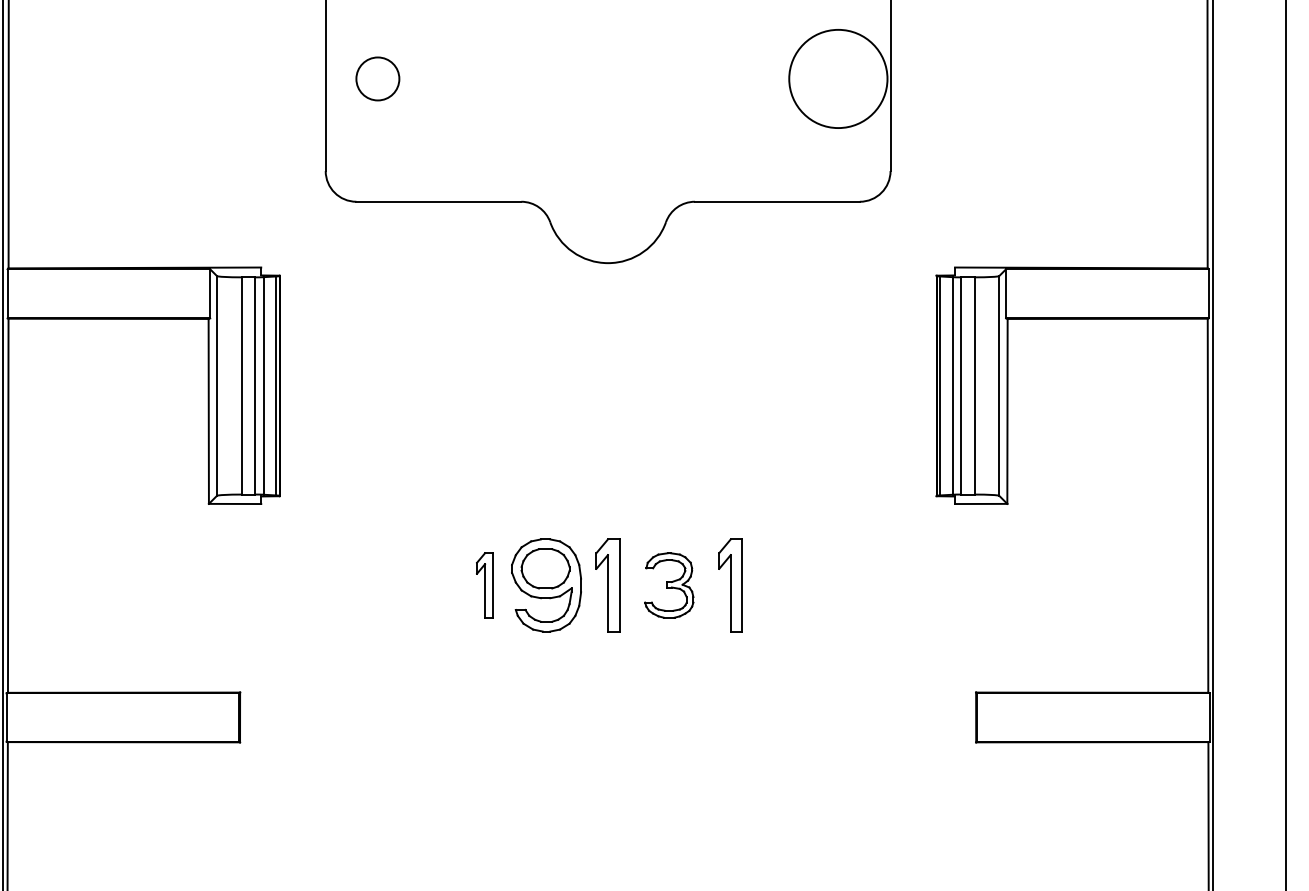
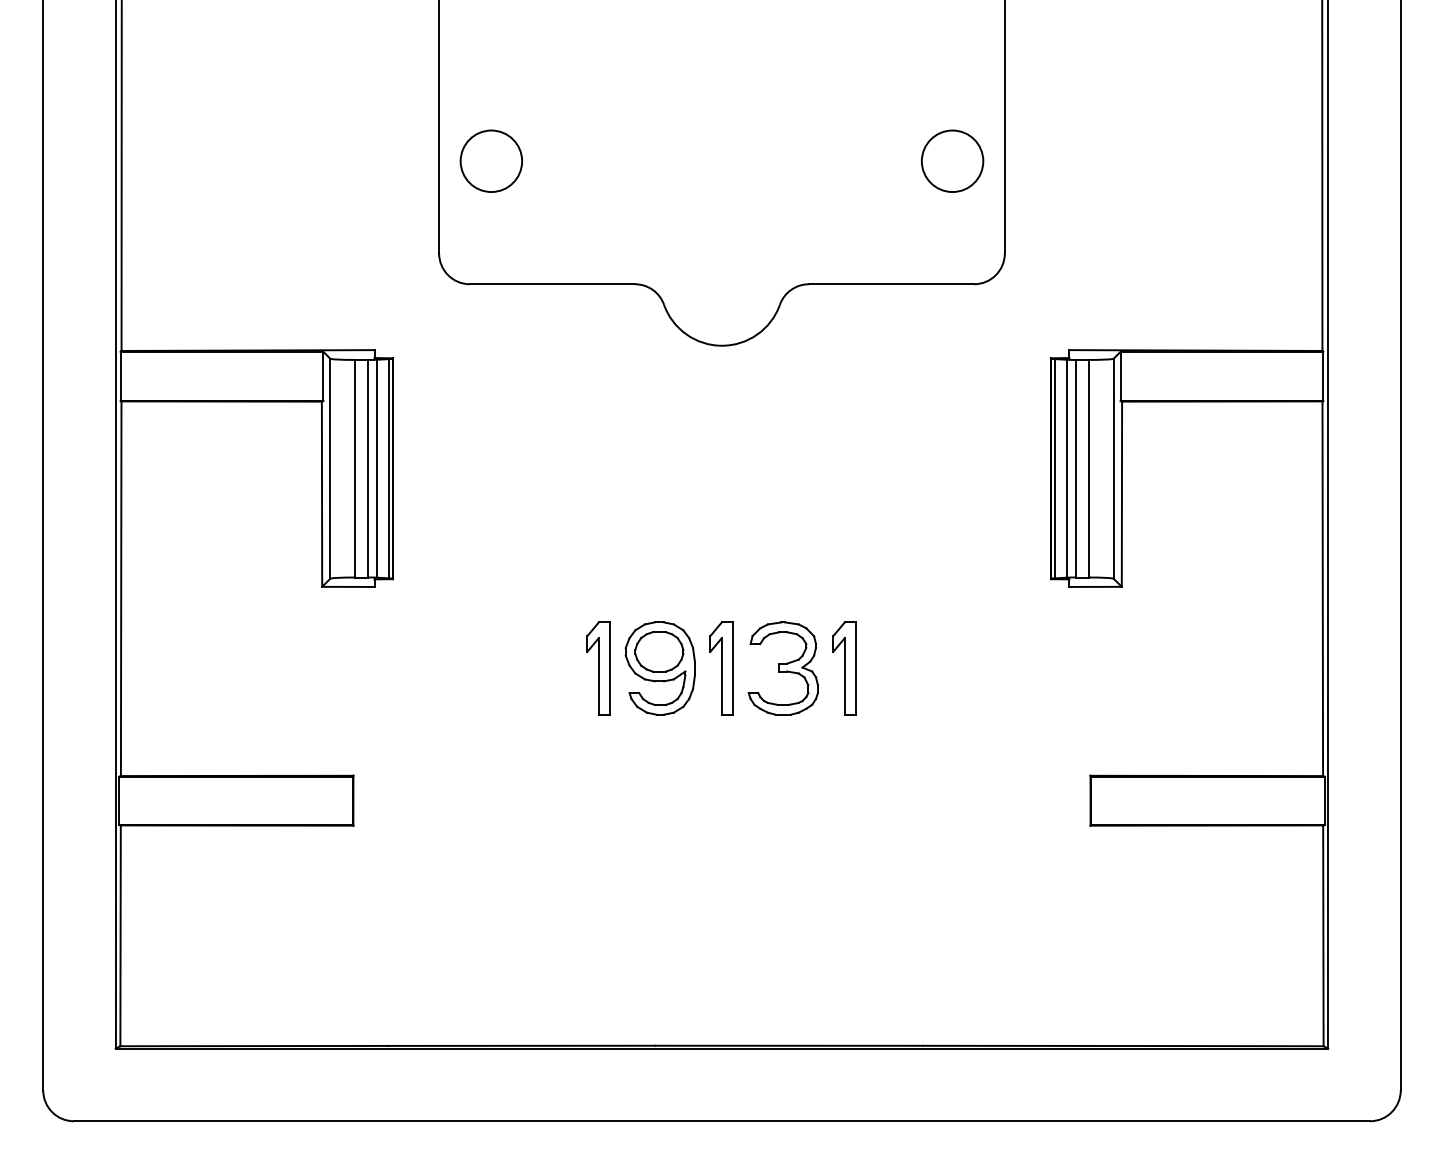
circle: (377, 79) -> (491, 161), size x1.43
circle: (838, 79) -> (952, 161), size x0.62
part: (484, 585) -> (598, 668), size x1.43
part: (668, 585) -> (782, 668), size x1.43

